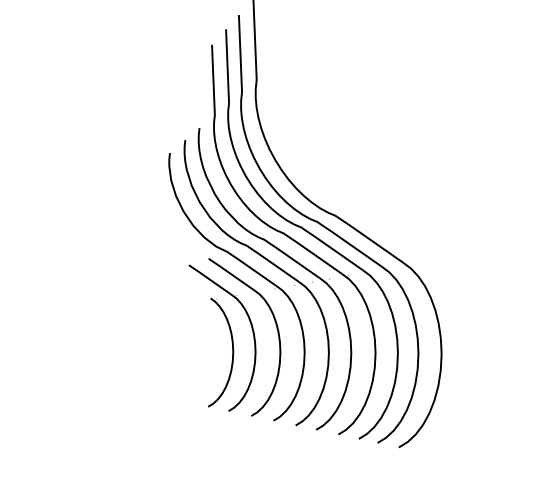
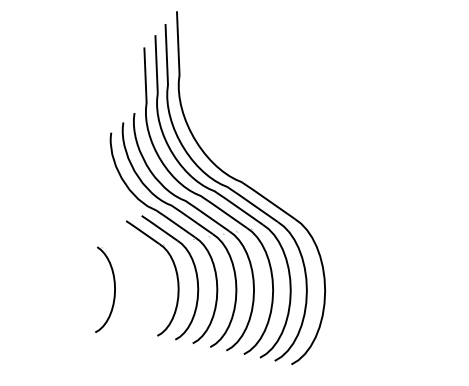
part: (232, 352) -> (114, 289), moved

